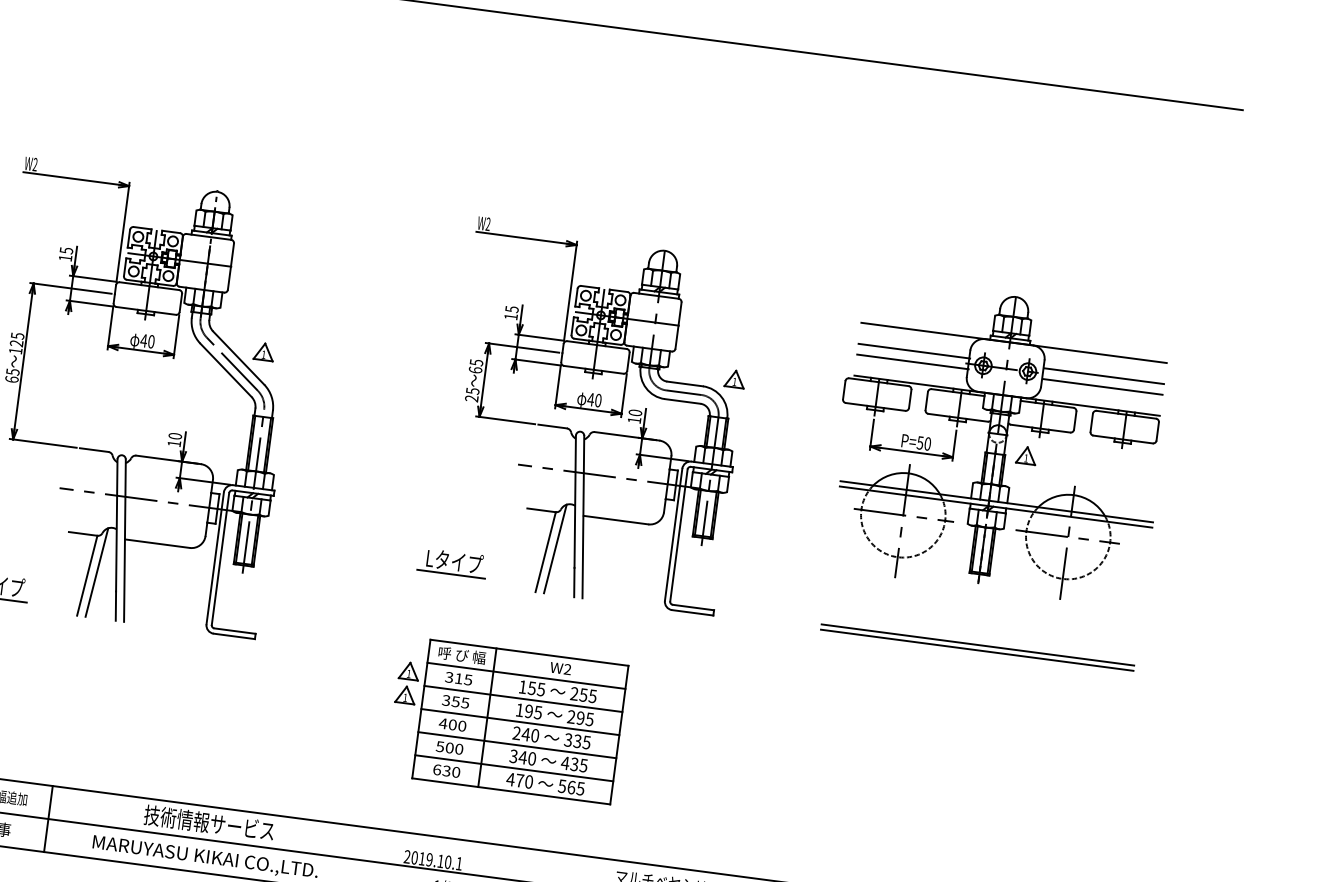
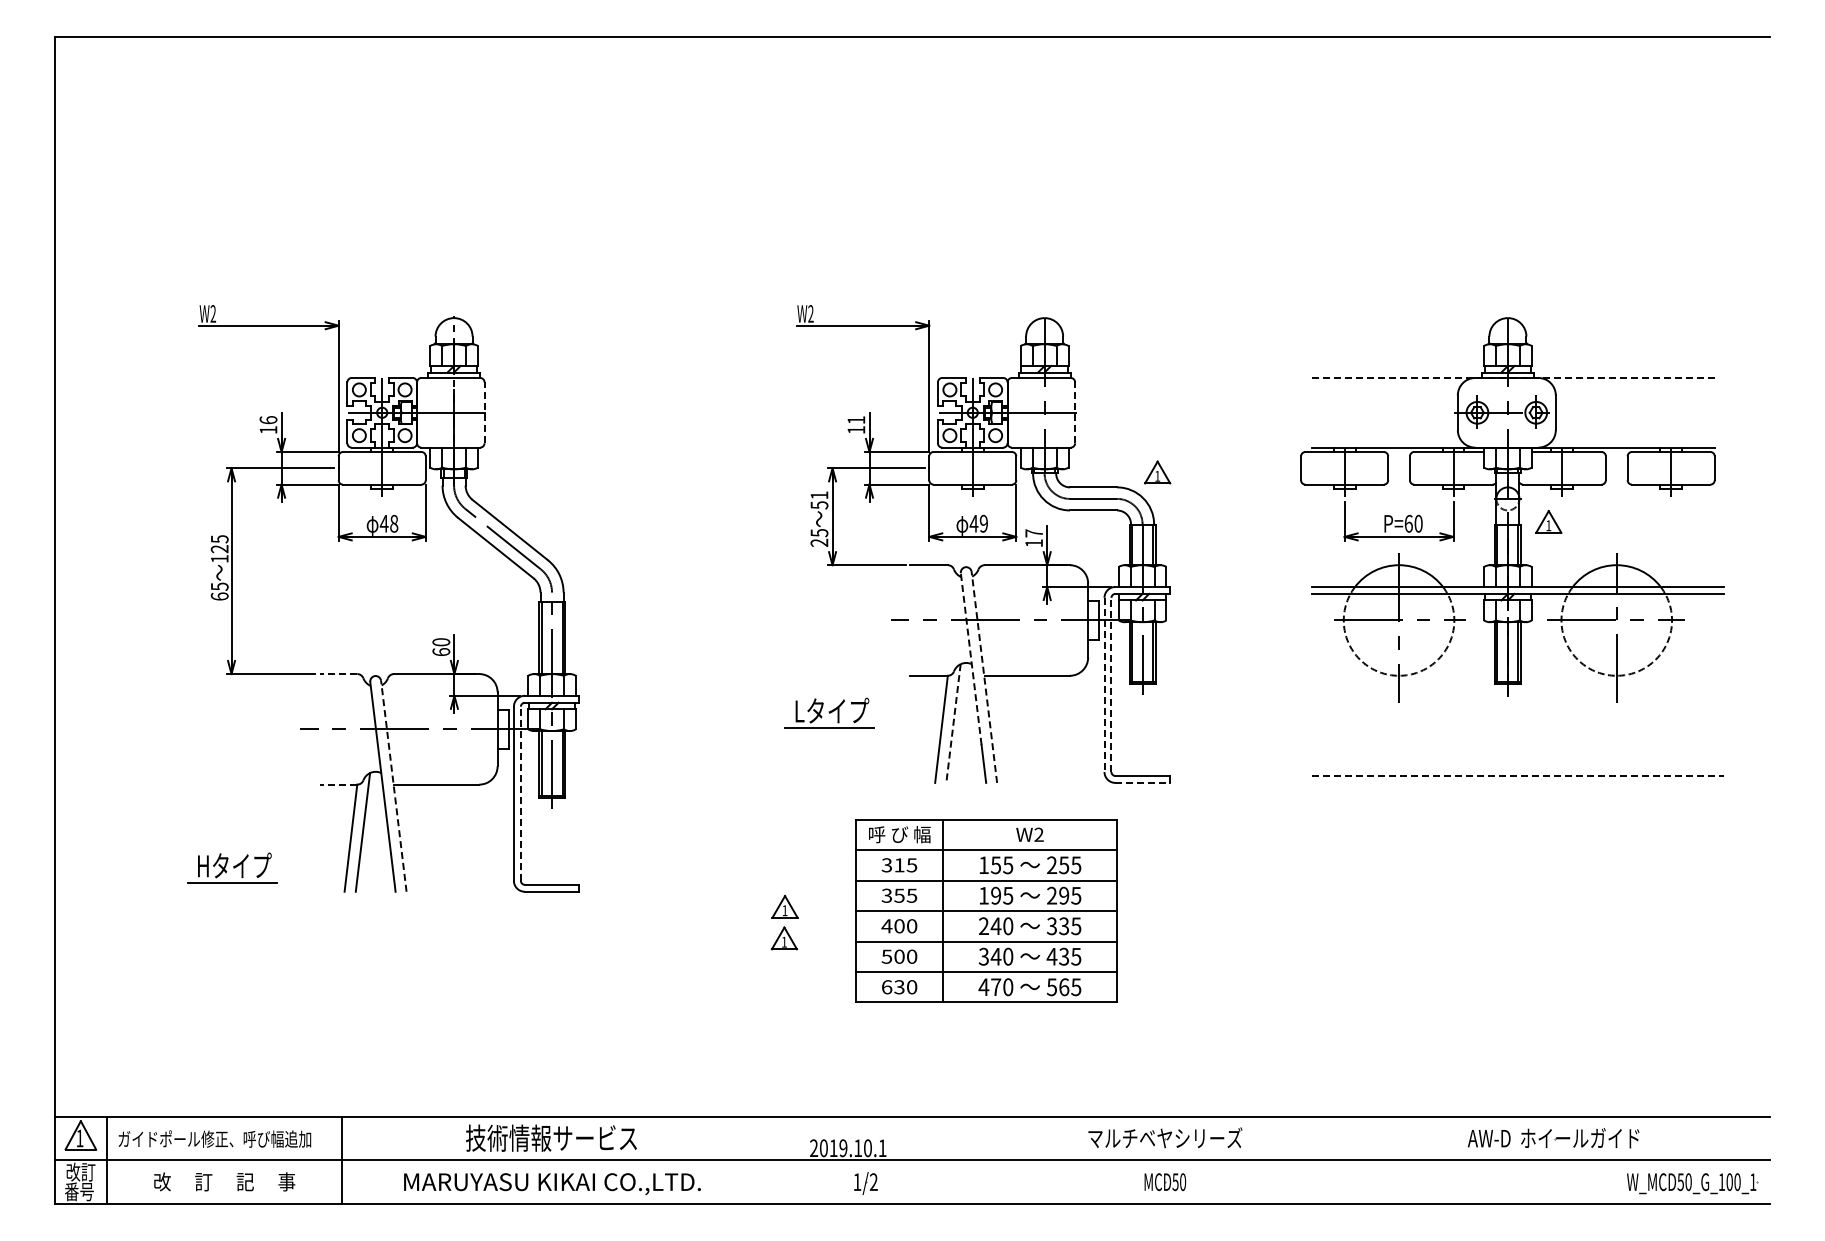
text: (66, 250) -> (268, 420), 15 -> 16
line: (230, 266) -> (484, 412), solid -> dashed
text: (512, 309) -> (856, 420), 15 -> 11
line: (678, 325) -> (1075, 412), solid -> dashed
text: (151, 341) -> (394, 523), 40 -> 48
line: (1013, 342) -> (1512, 377), solid -> dashed
line: (913, 350) -> (1384, 405), removed
part: (263, 351) -> (541, 517), removed
line: (912, 361) -> (1384, 419), removed
text: (476, 366) -> (819, 500), 65 -> 51
line: (1103, 375) -> (1635, 405), removed
line: (1102, 386) -> (1635, 419), removed
text: (598, 400) -> (983, 523), 40 -> 49
text: (635, 413) -> (1034, 533), 10 -> 17
text: (920, 442) -> (1408, 523), P=50 -> P=60
text: (174, 443) -> (441, 651), 10 -> 60
line: (94, 450) -> (338, 674), solid -> dashed
line: (575, 501) -> (971, 658), solid -> dashed
line: (583, 516) -> (984, 676), solid -> dashed
line: (83, 533) -> (338, 784), solid -> dashed
line: (673, 535) -> (1104, 685), solid -> dashed
line: (679, 535) -> (1111, 684), solid -> dashed
line: (124, 540) -> (393, 785), solid -> dashed
line: (555, 548) -> (953, 723), solid -> dashed
line: (220, 558) -> (520, 793), solid -> dashed
part: (452, 562) -> (829, 712), moved
line: (693, 612) -> (1143, 782), solid -> dashed
line: (978, 644) -> (1518, 775), solid -> dashed
line: (976, 649) -> (1517, 782), removed
part: (520, 721) -> (986, 910), moved

